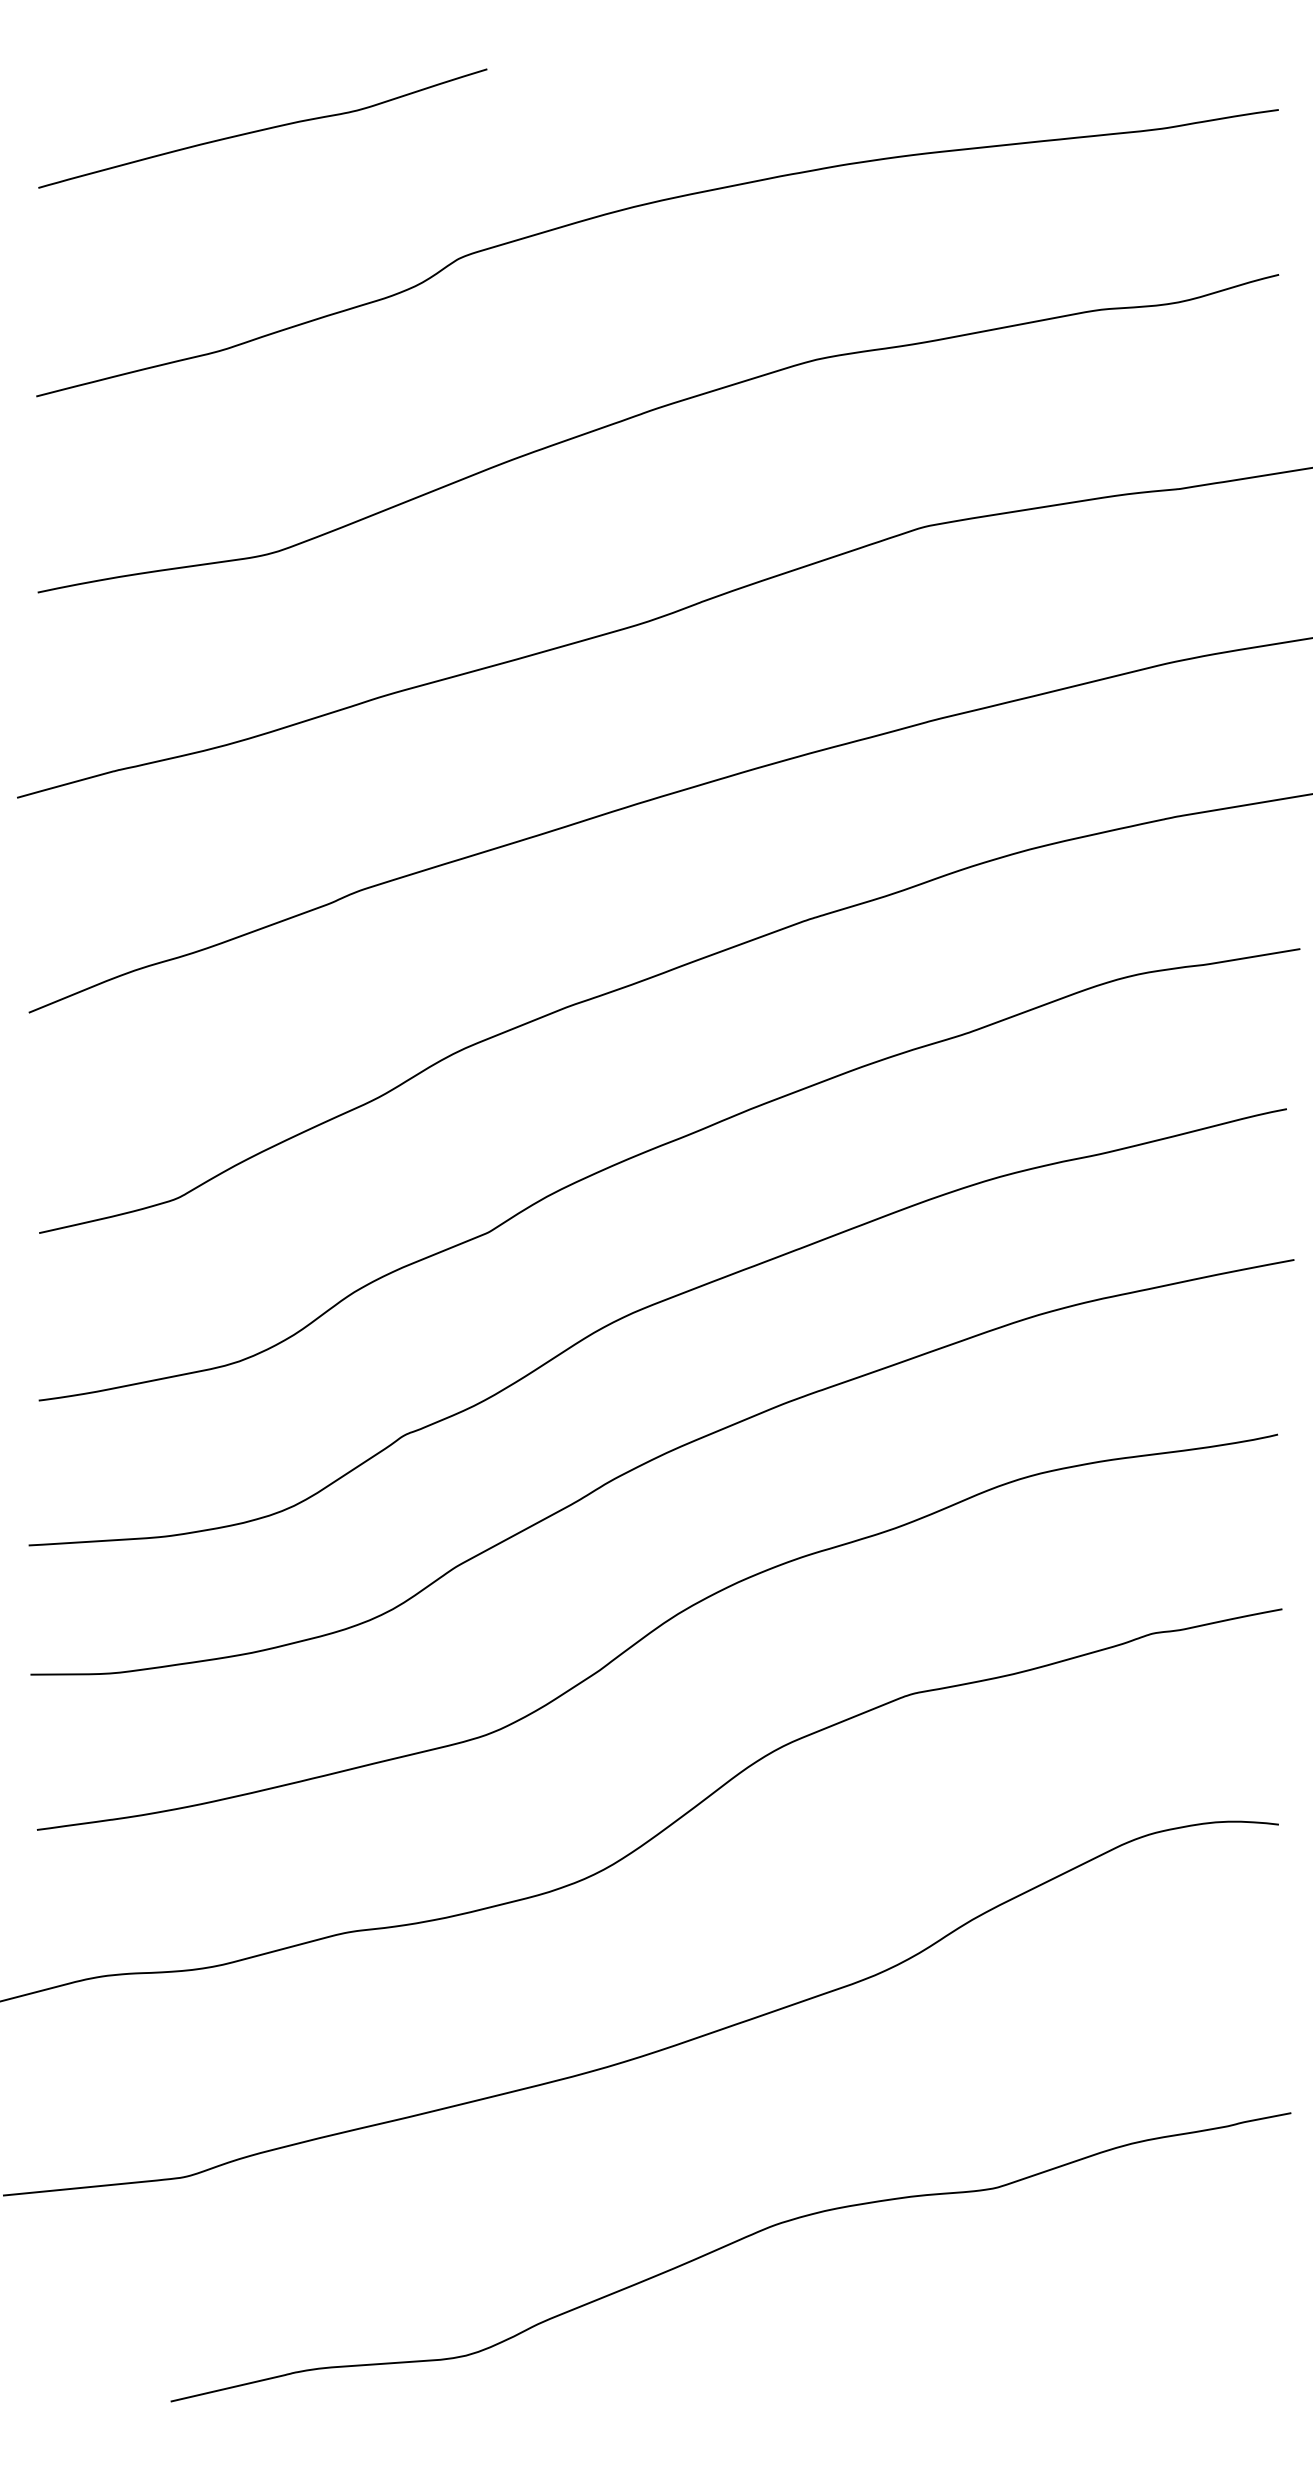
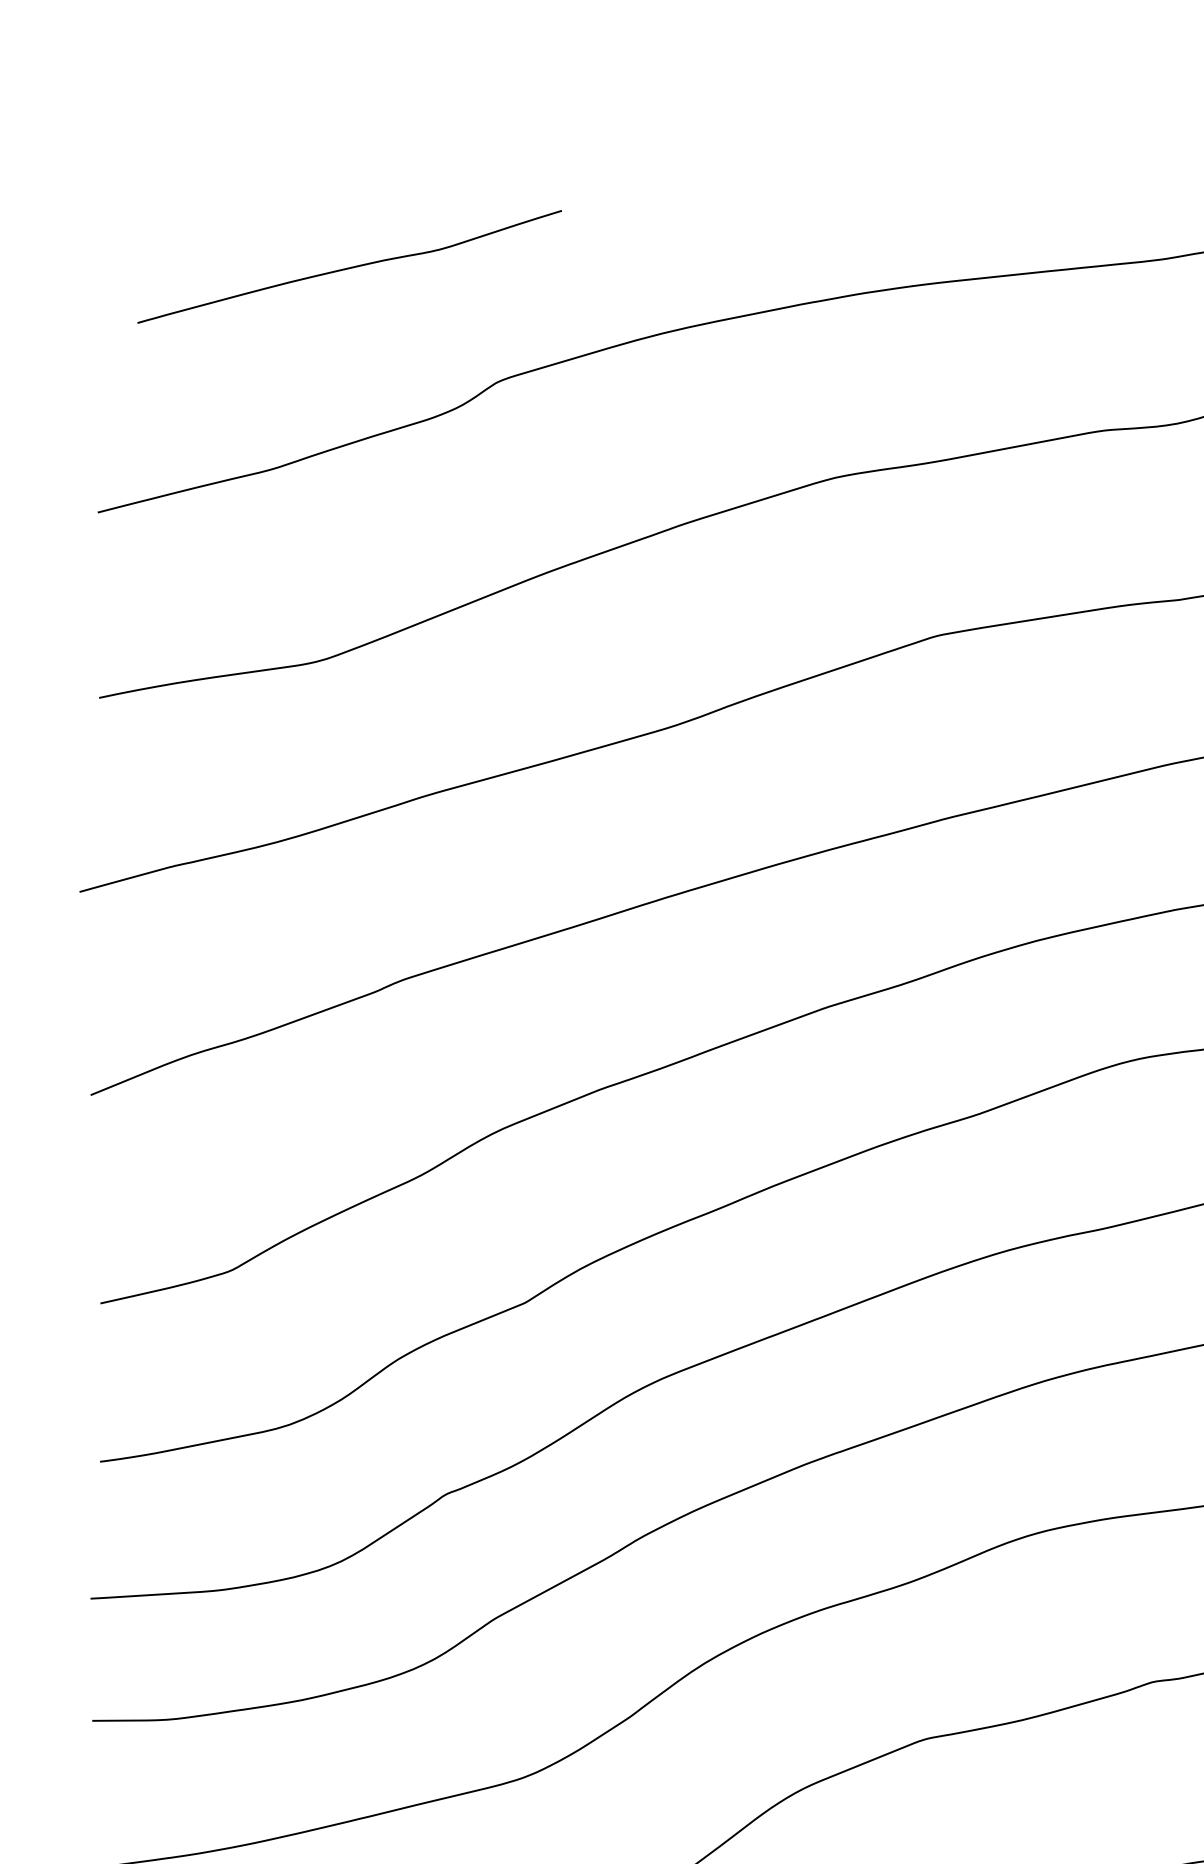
curve: (263, 128) -> (350, 266), moved

